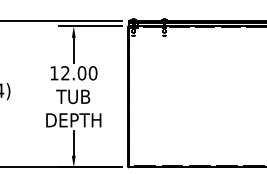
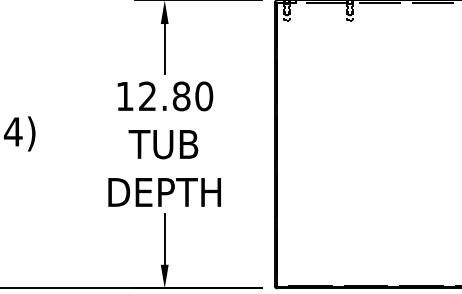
text: (81, 73) -> (180, 96), 12.00 -> 12.80

